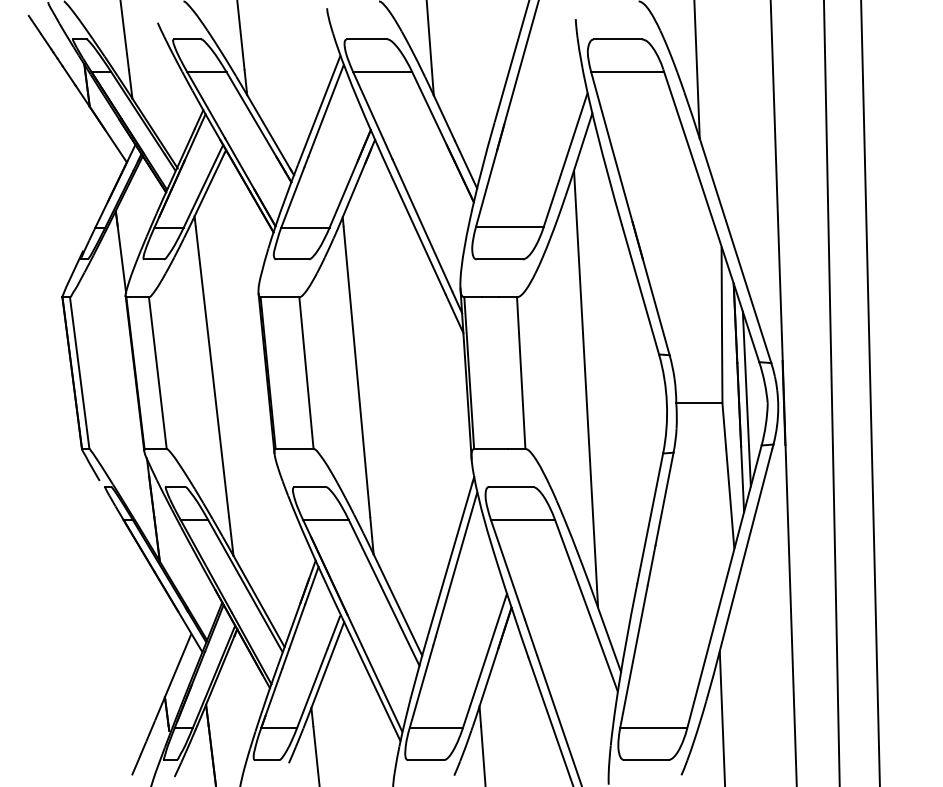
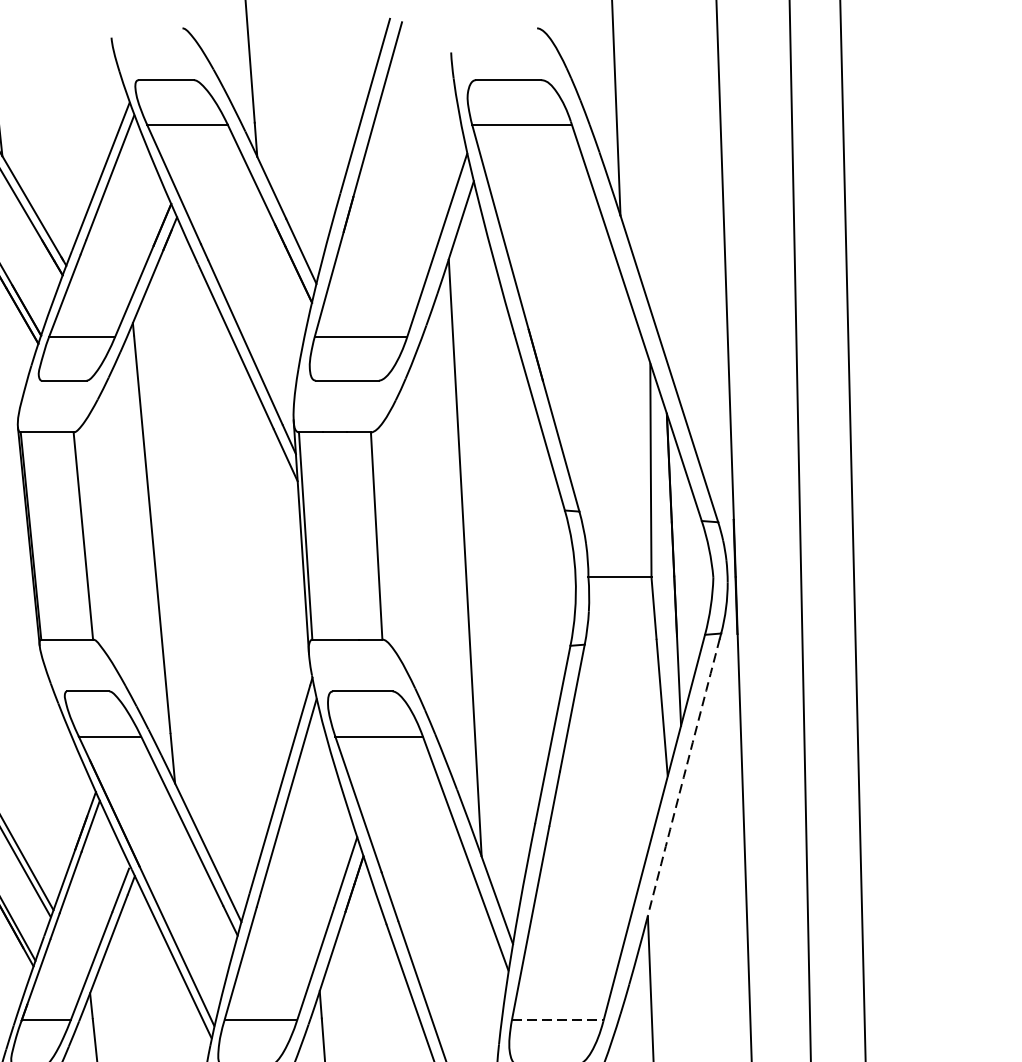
line: (746, 398) -> (684, 570), removed
arc: (746, 549) -> (684, 776), solid -> dashed
line: (654, 727) -> (558, 1019), solid -> dashed

